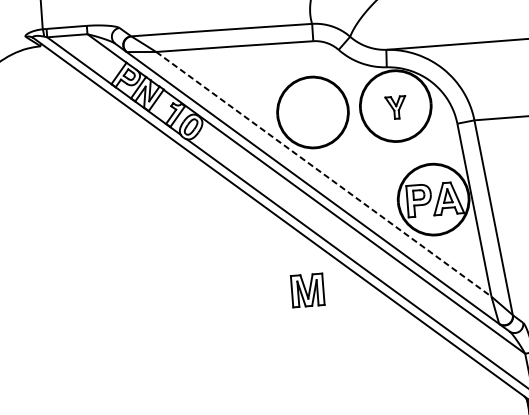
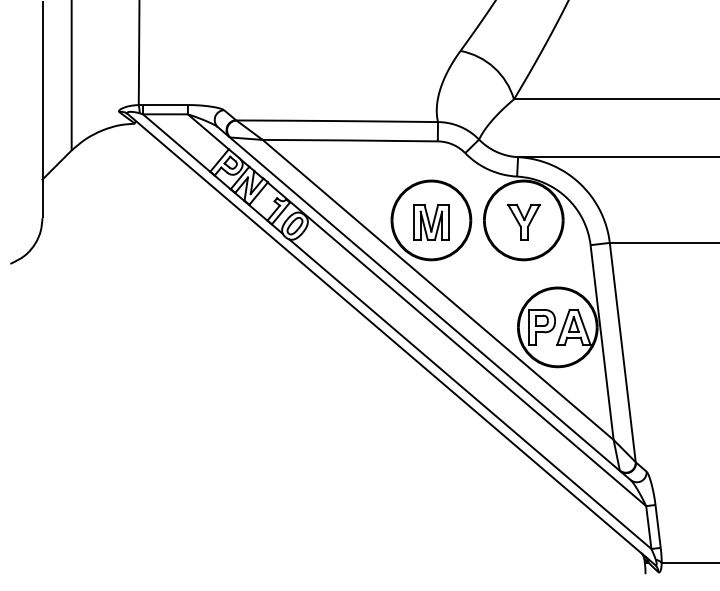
part: (395, 107) -> (523, 221), size x1.43
line: (324, 173) -> (438, 289), dashed -> solid
part: (307, 290) -> (431, 222), moved

